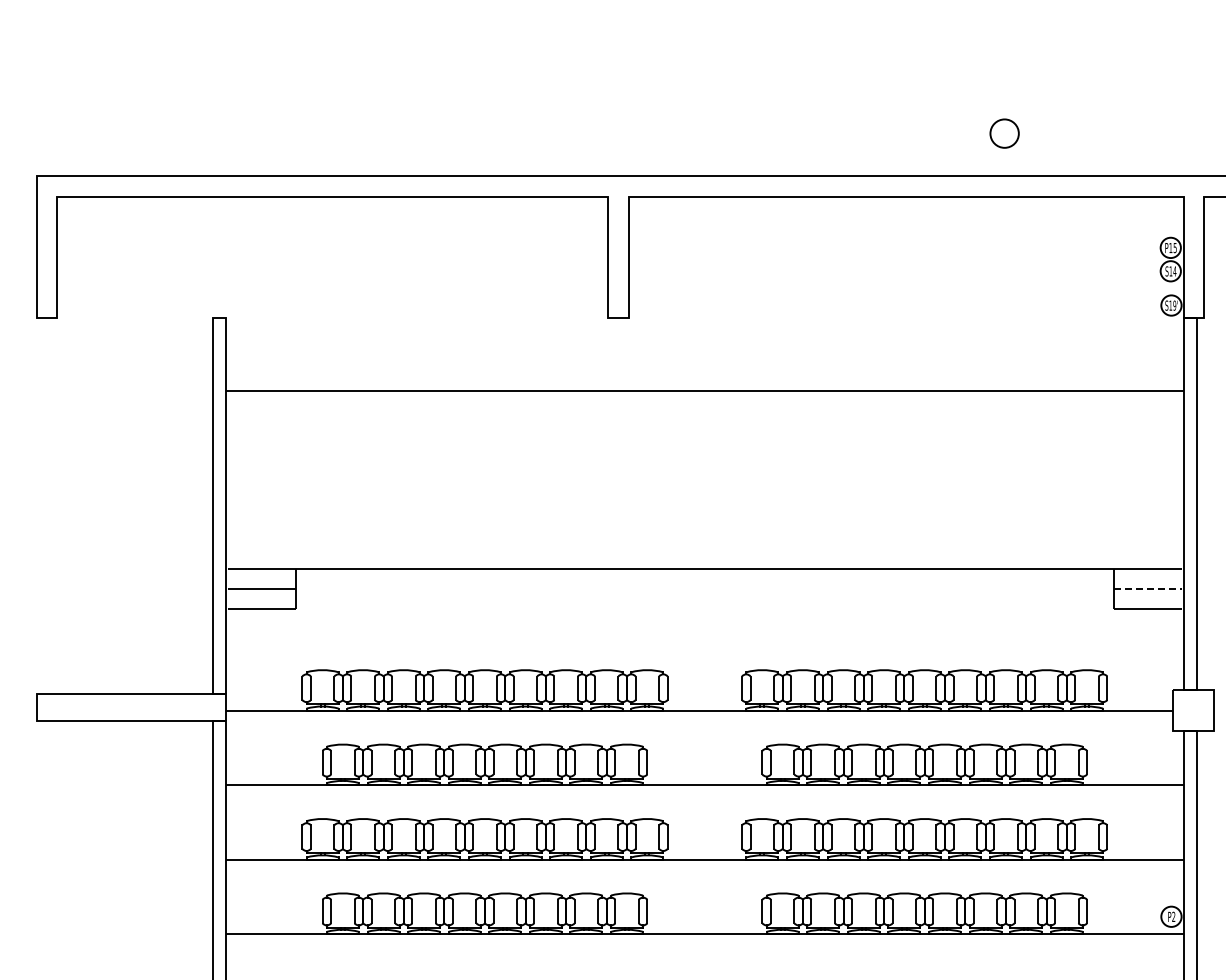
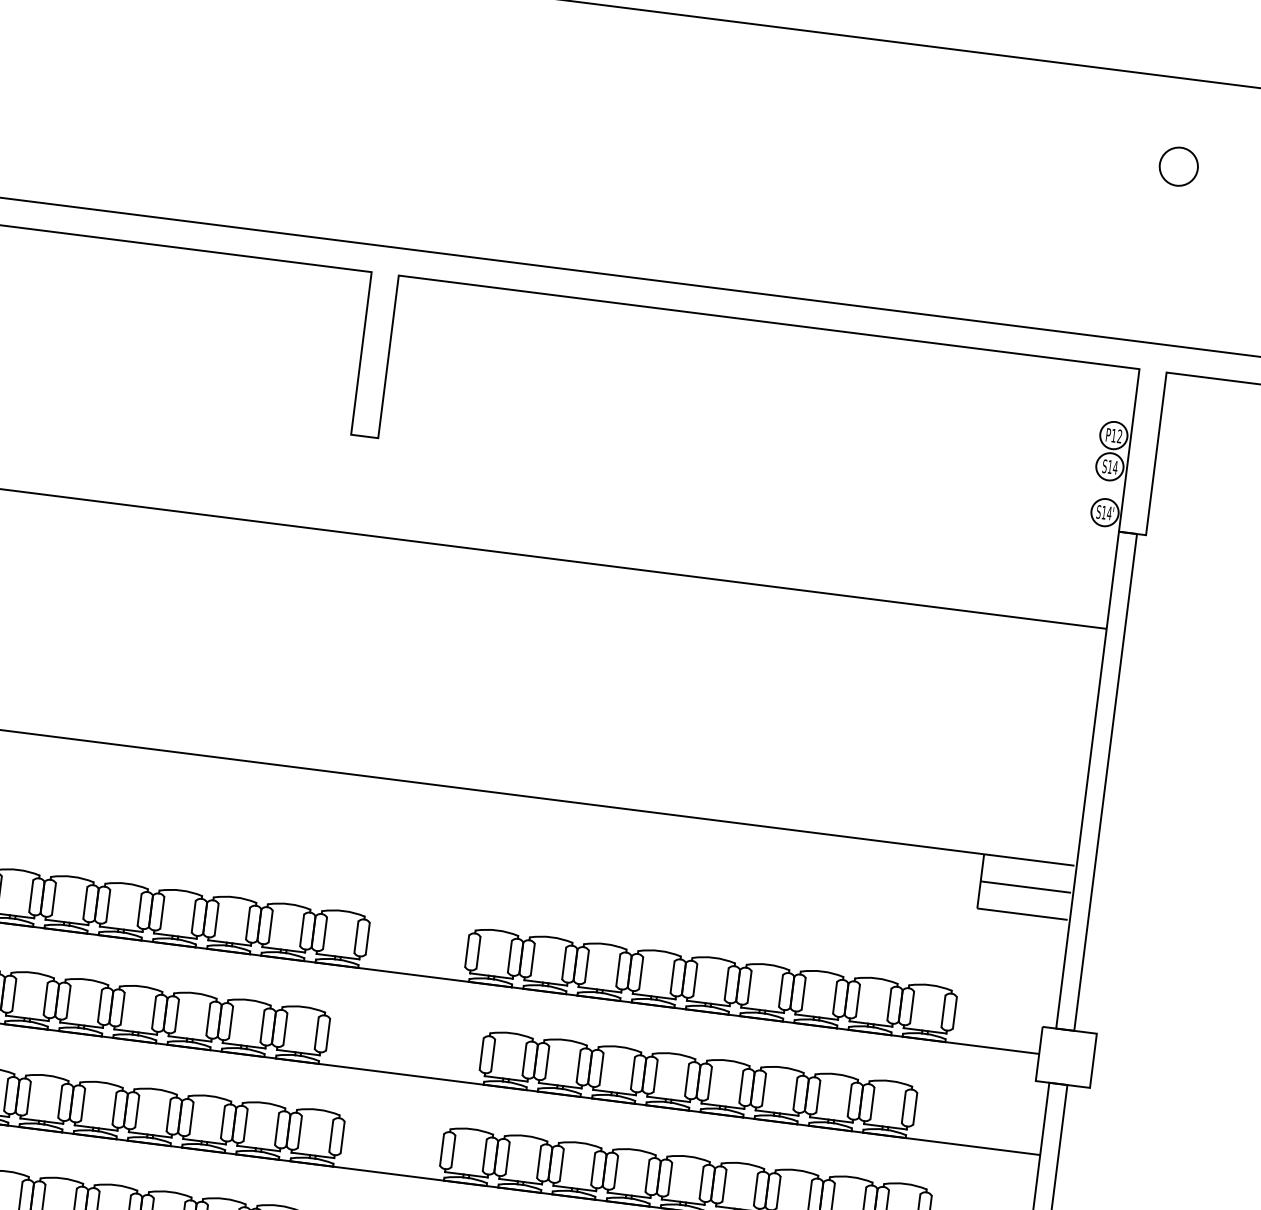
circle: (1004, 133) -> (1178, 166), moved
text: (1174, 248) -> (1118, 436), P15 -> P12
text: (1174, 305) -> (1109, 513), S19' -> S14'
line: (1147, 588) -> (1025, 886), dashed -> solid

